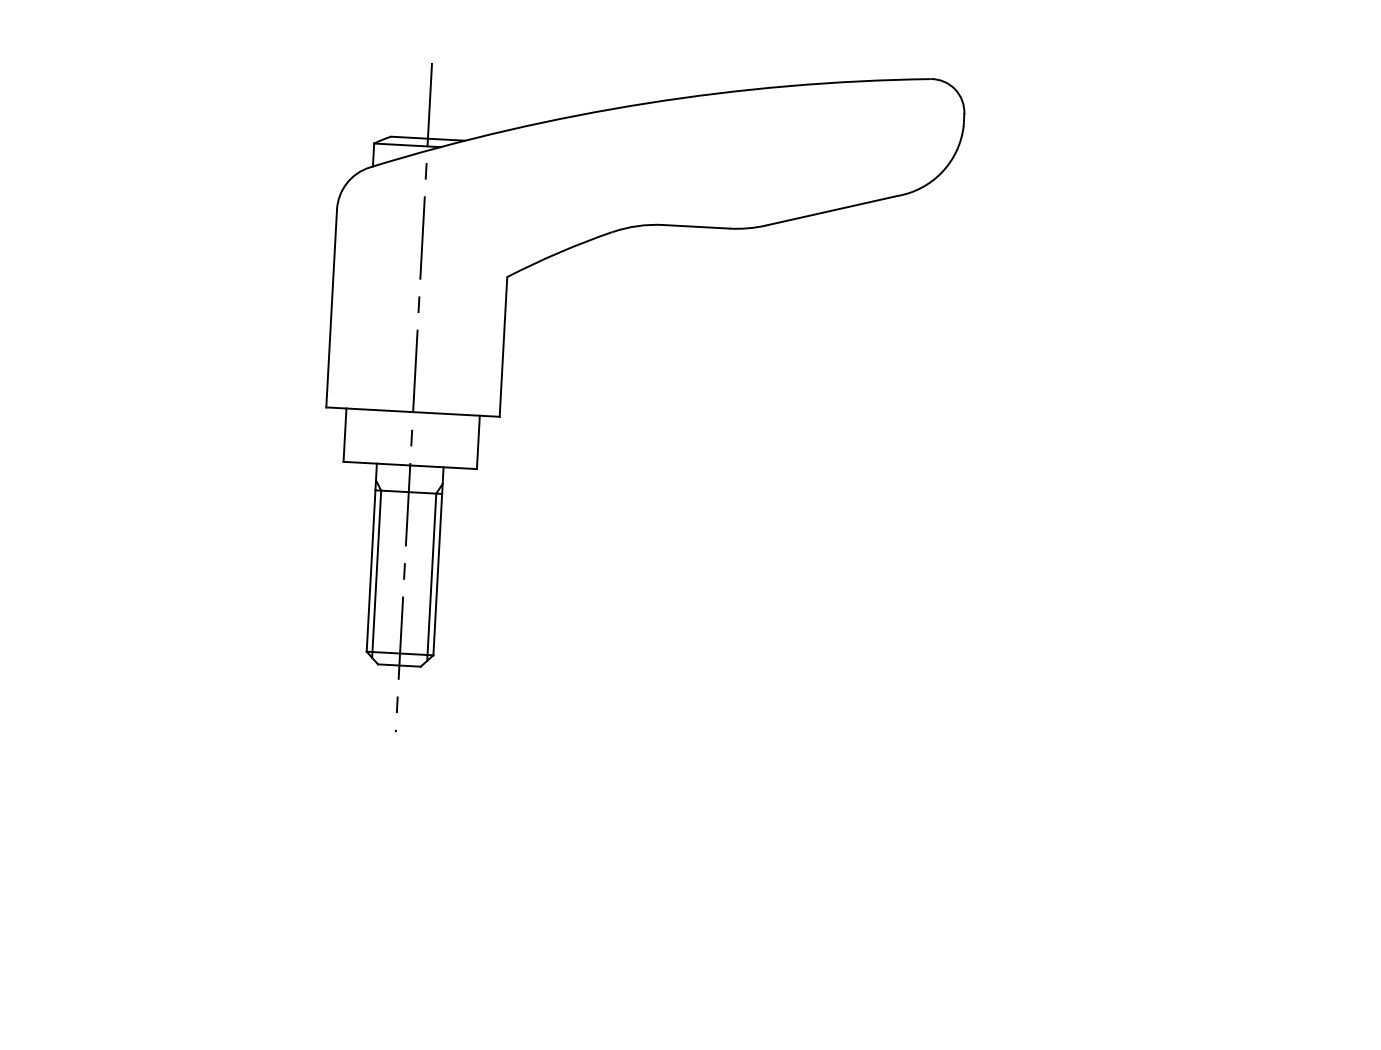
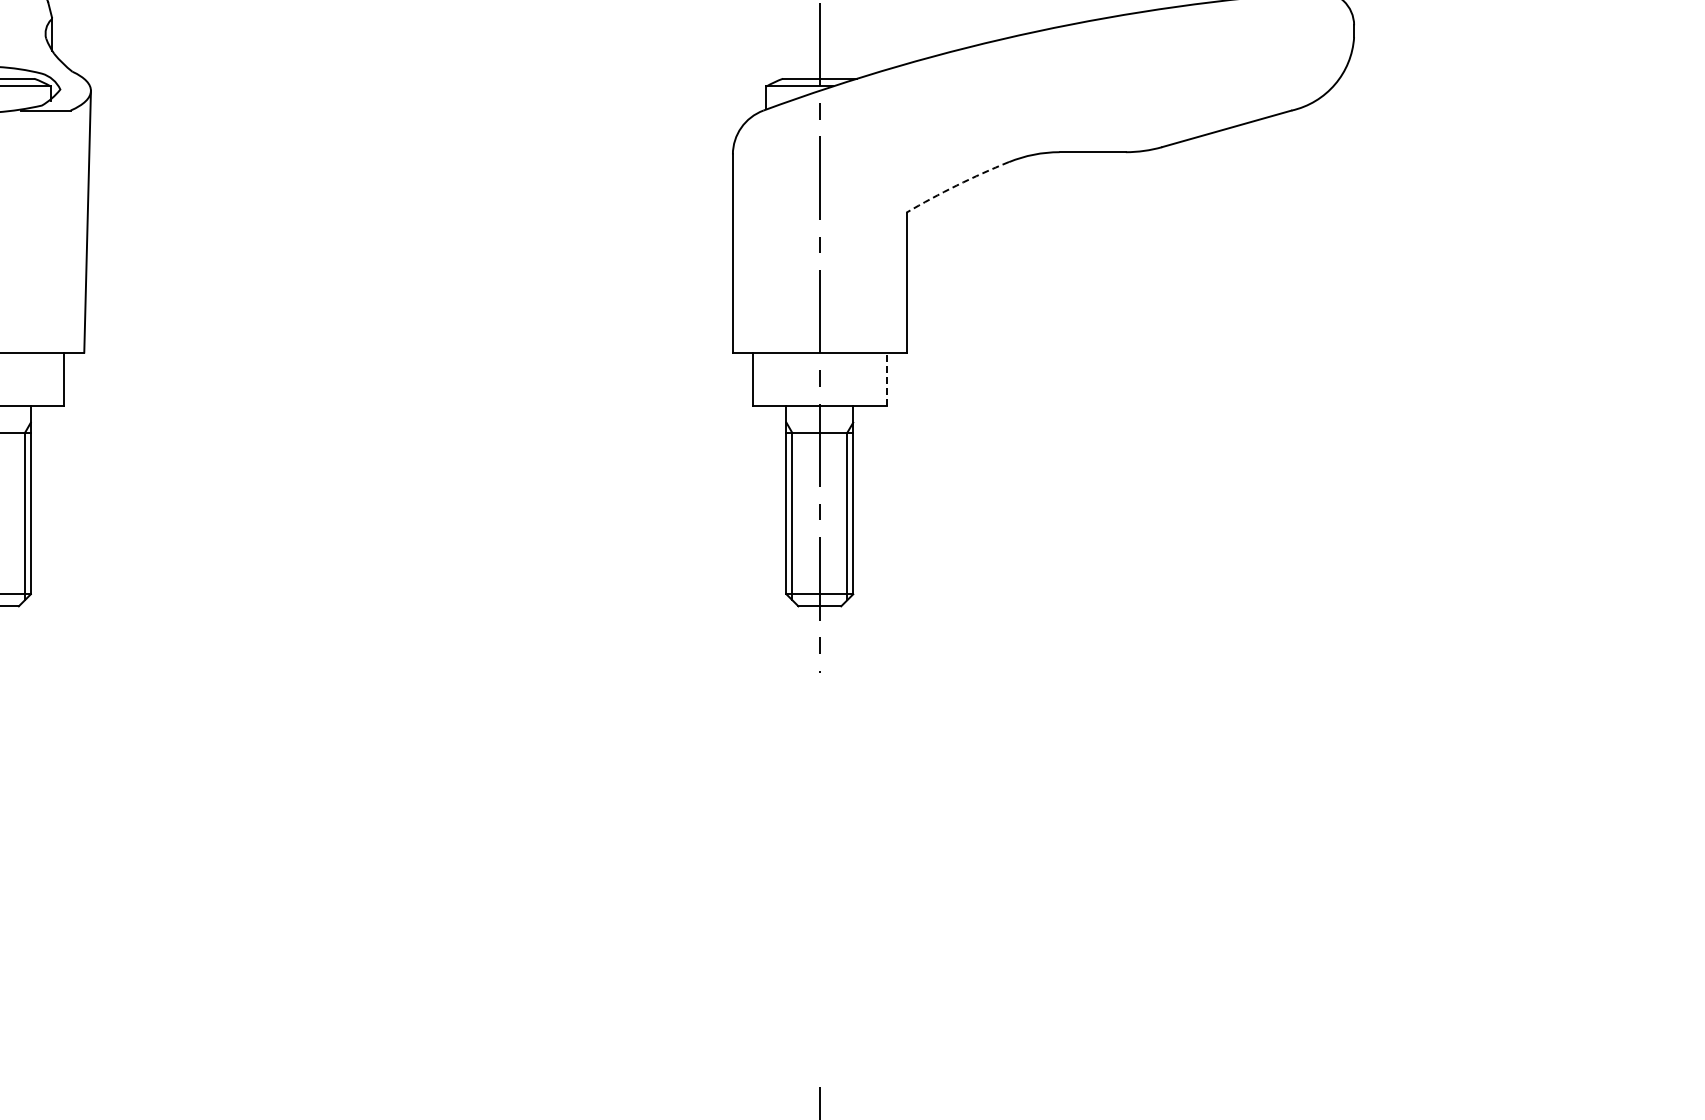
arc: (558, 252) -> (956, 185), solid -> dashed
line: (478, 442) -> (886, 379), solid -> dashed

